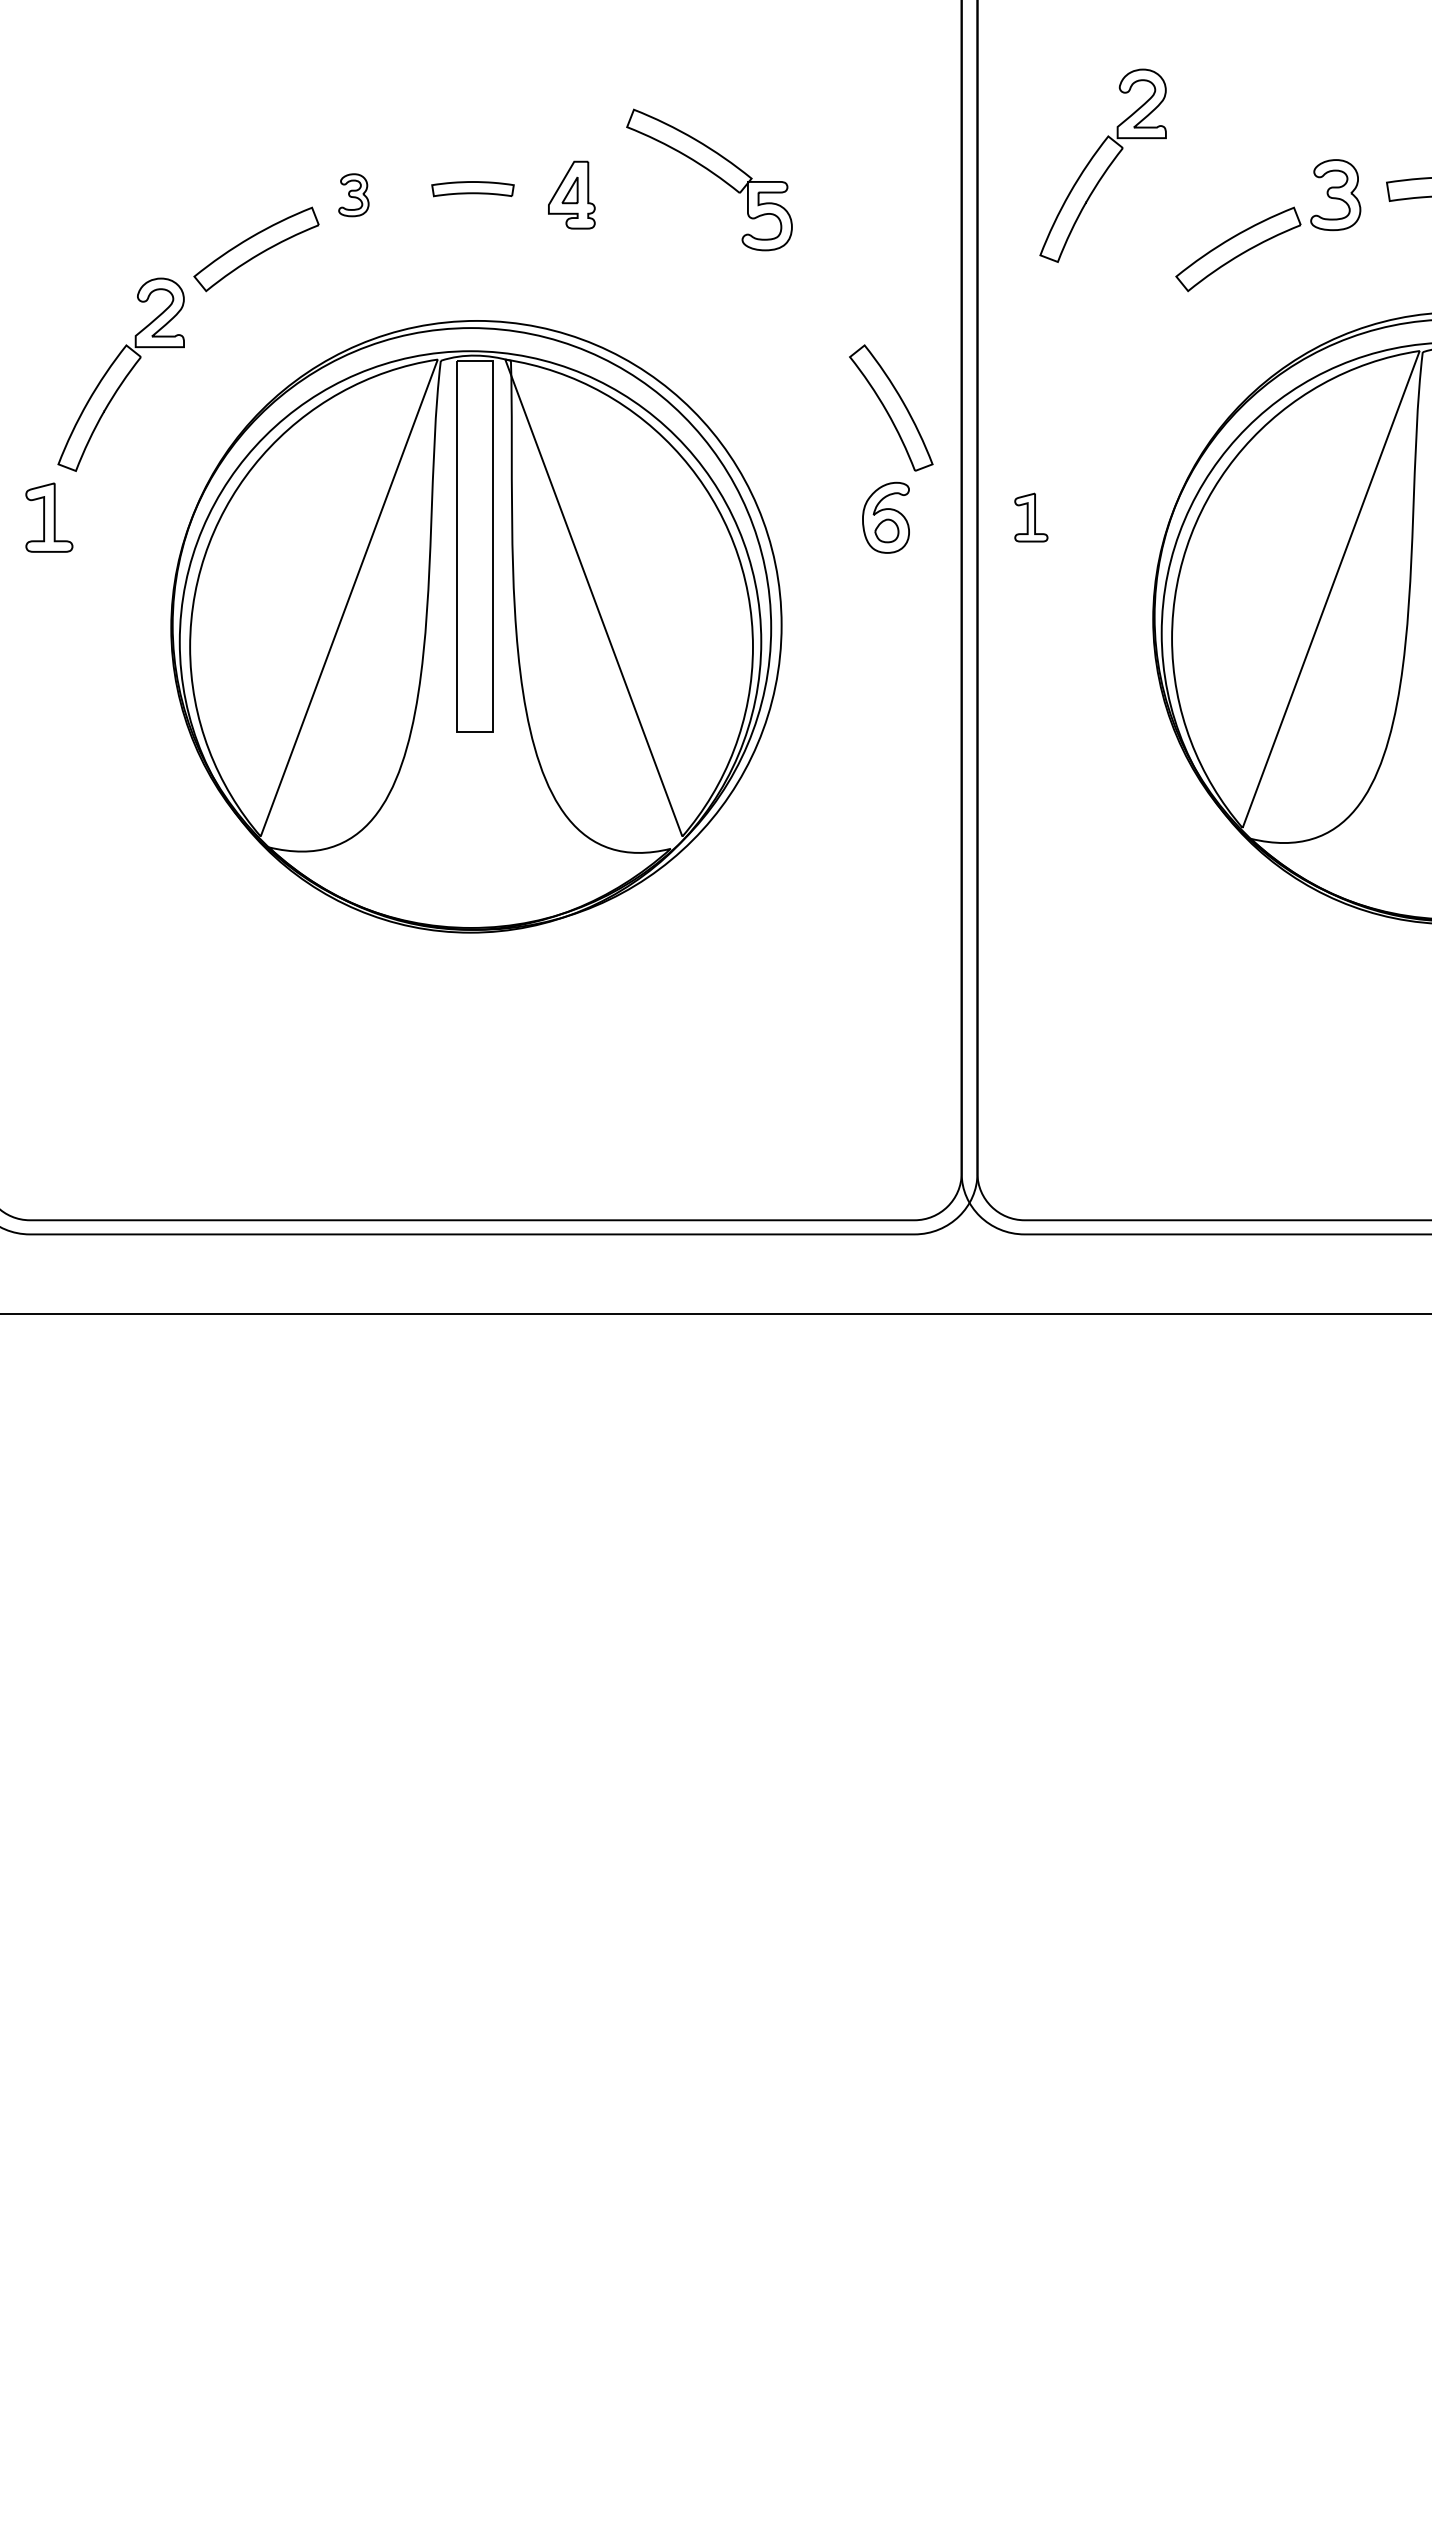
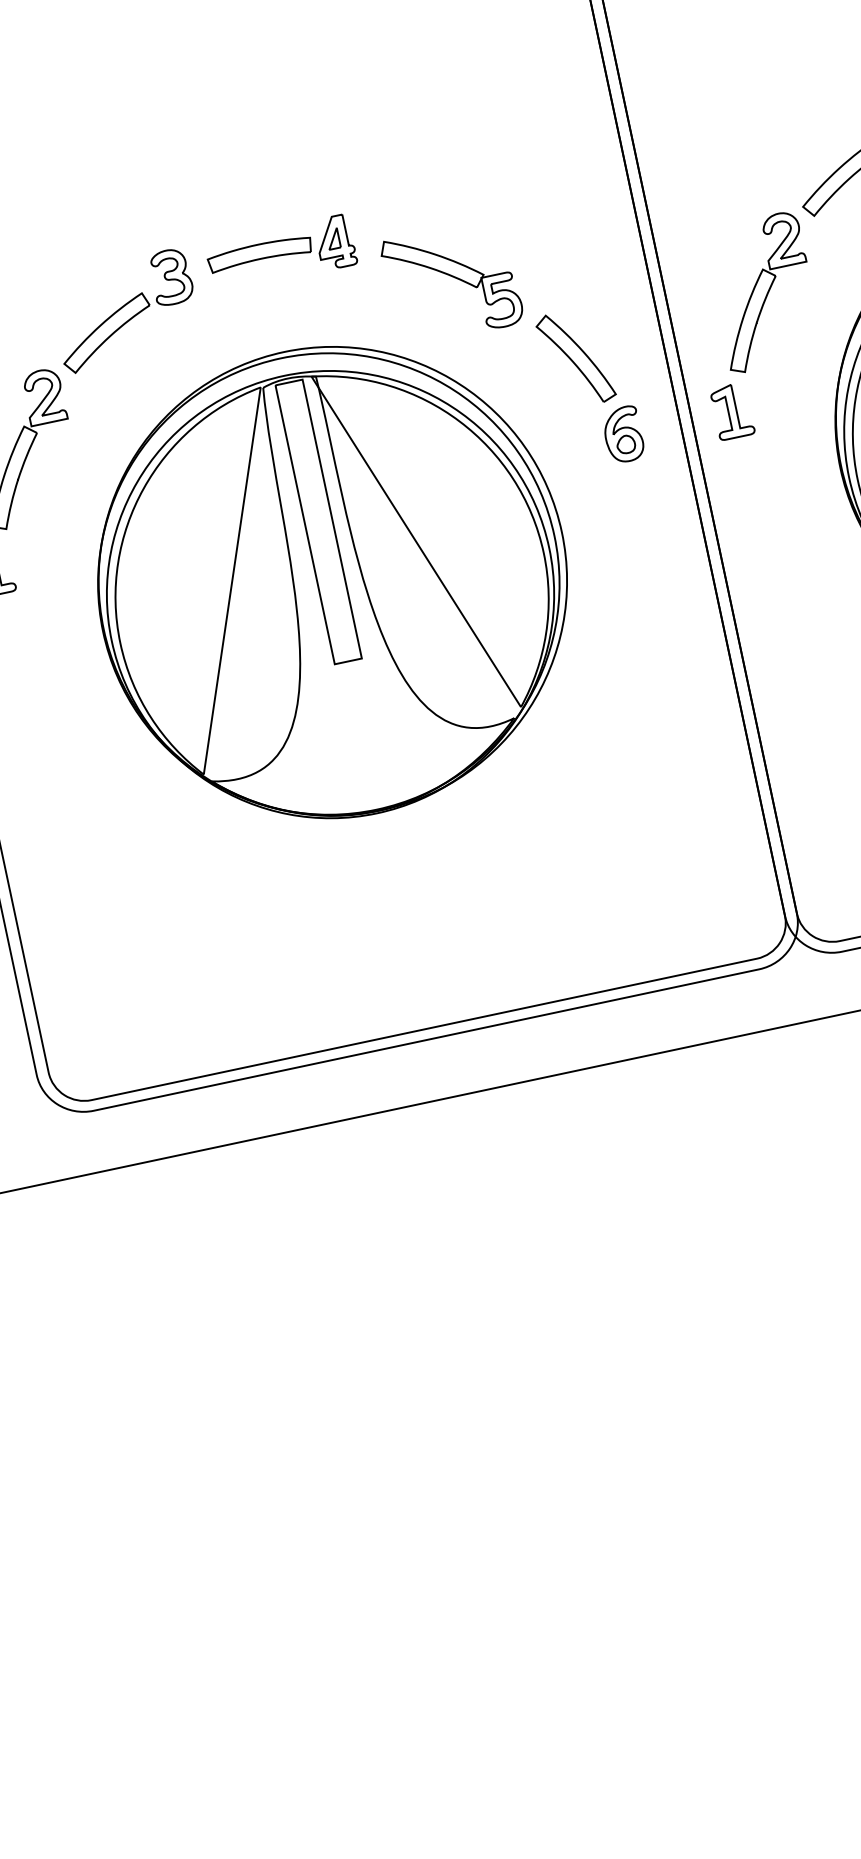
part: (1102, 165) -> (763, 292), moved
part: (711, 173) -> (452, 277), moved
part: (472, 188) -> (259, 253), size x1.67
part: (353, 195) -> (171, 277), size x1.67
part: (891, 407) -> (575, 358), moved
part: (1031, 517) -> (732, 411), size x1.43

